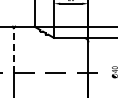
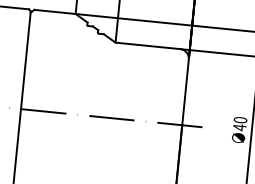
line: (13, 50) -> (25, 60), dashed -> solid

